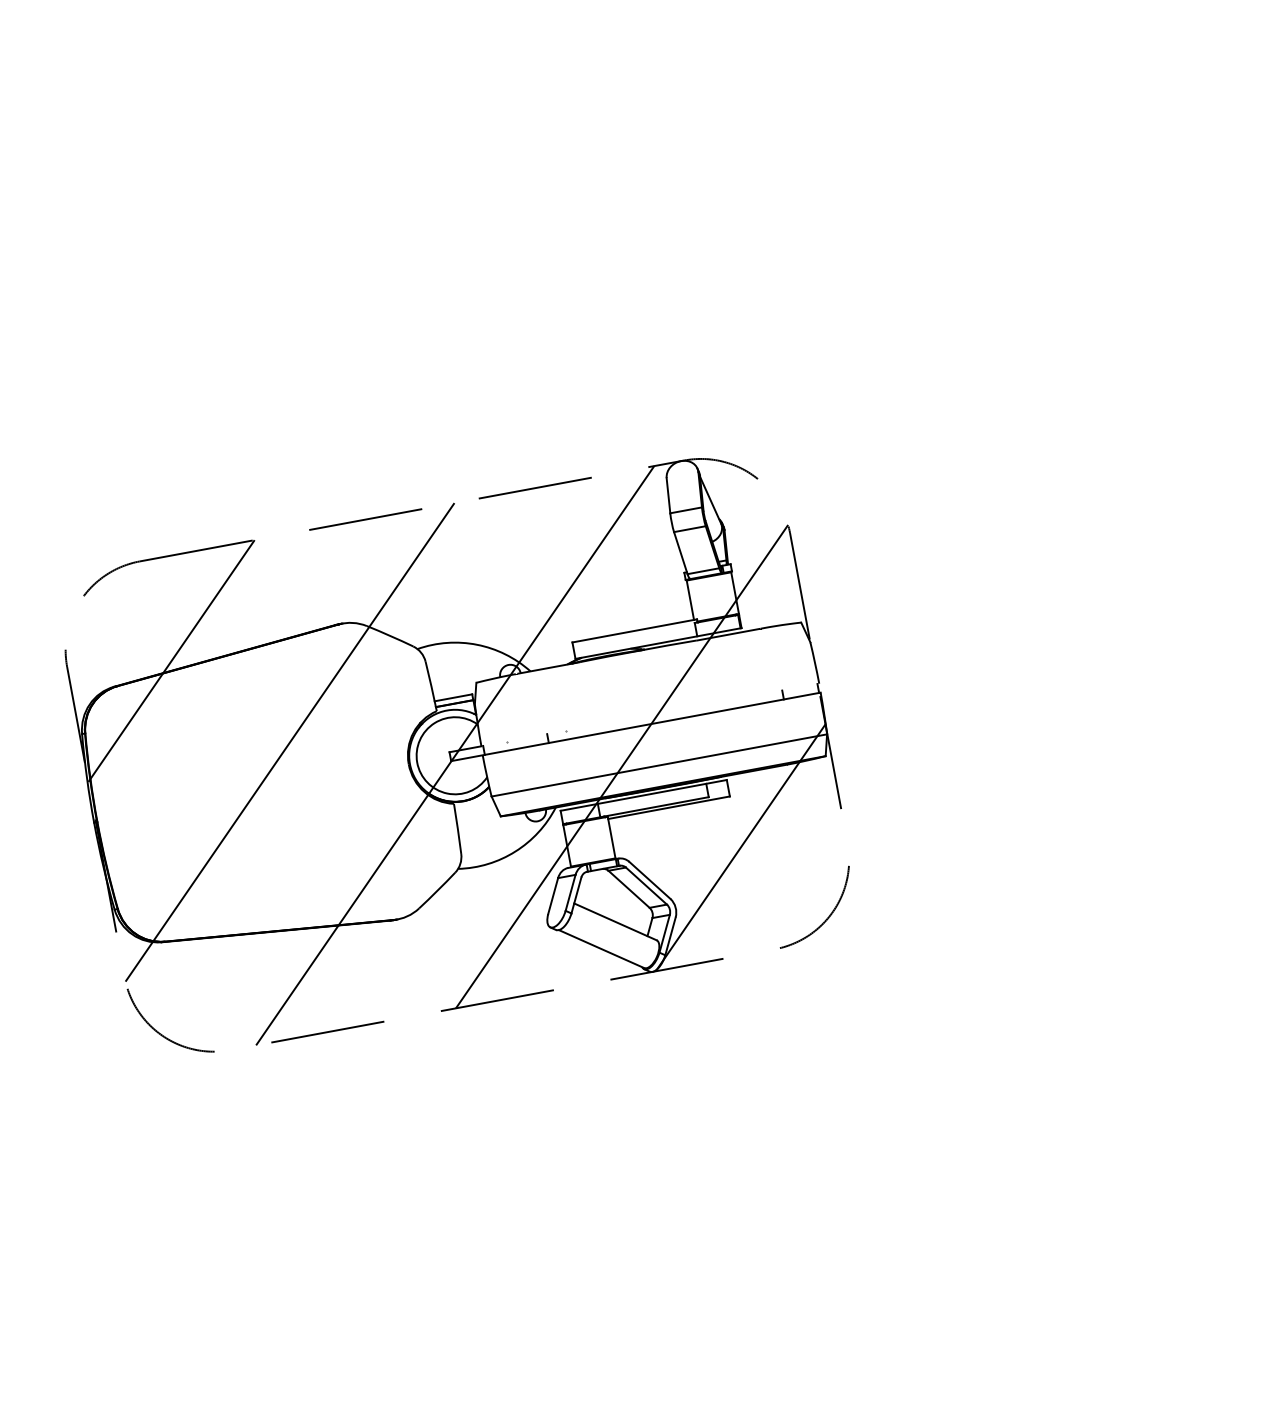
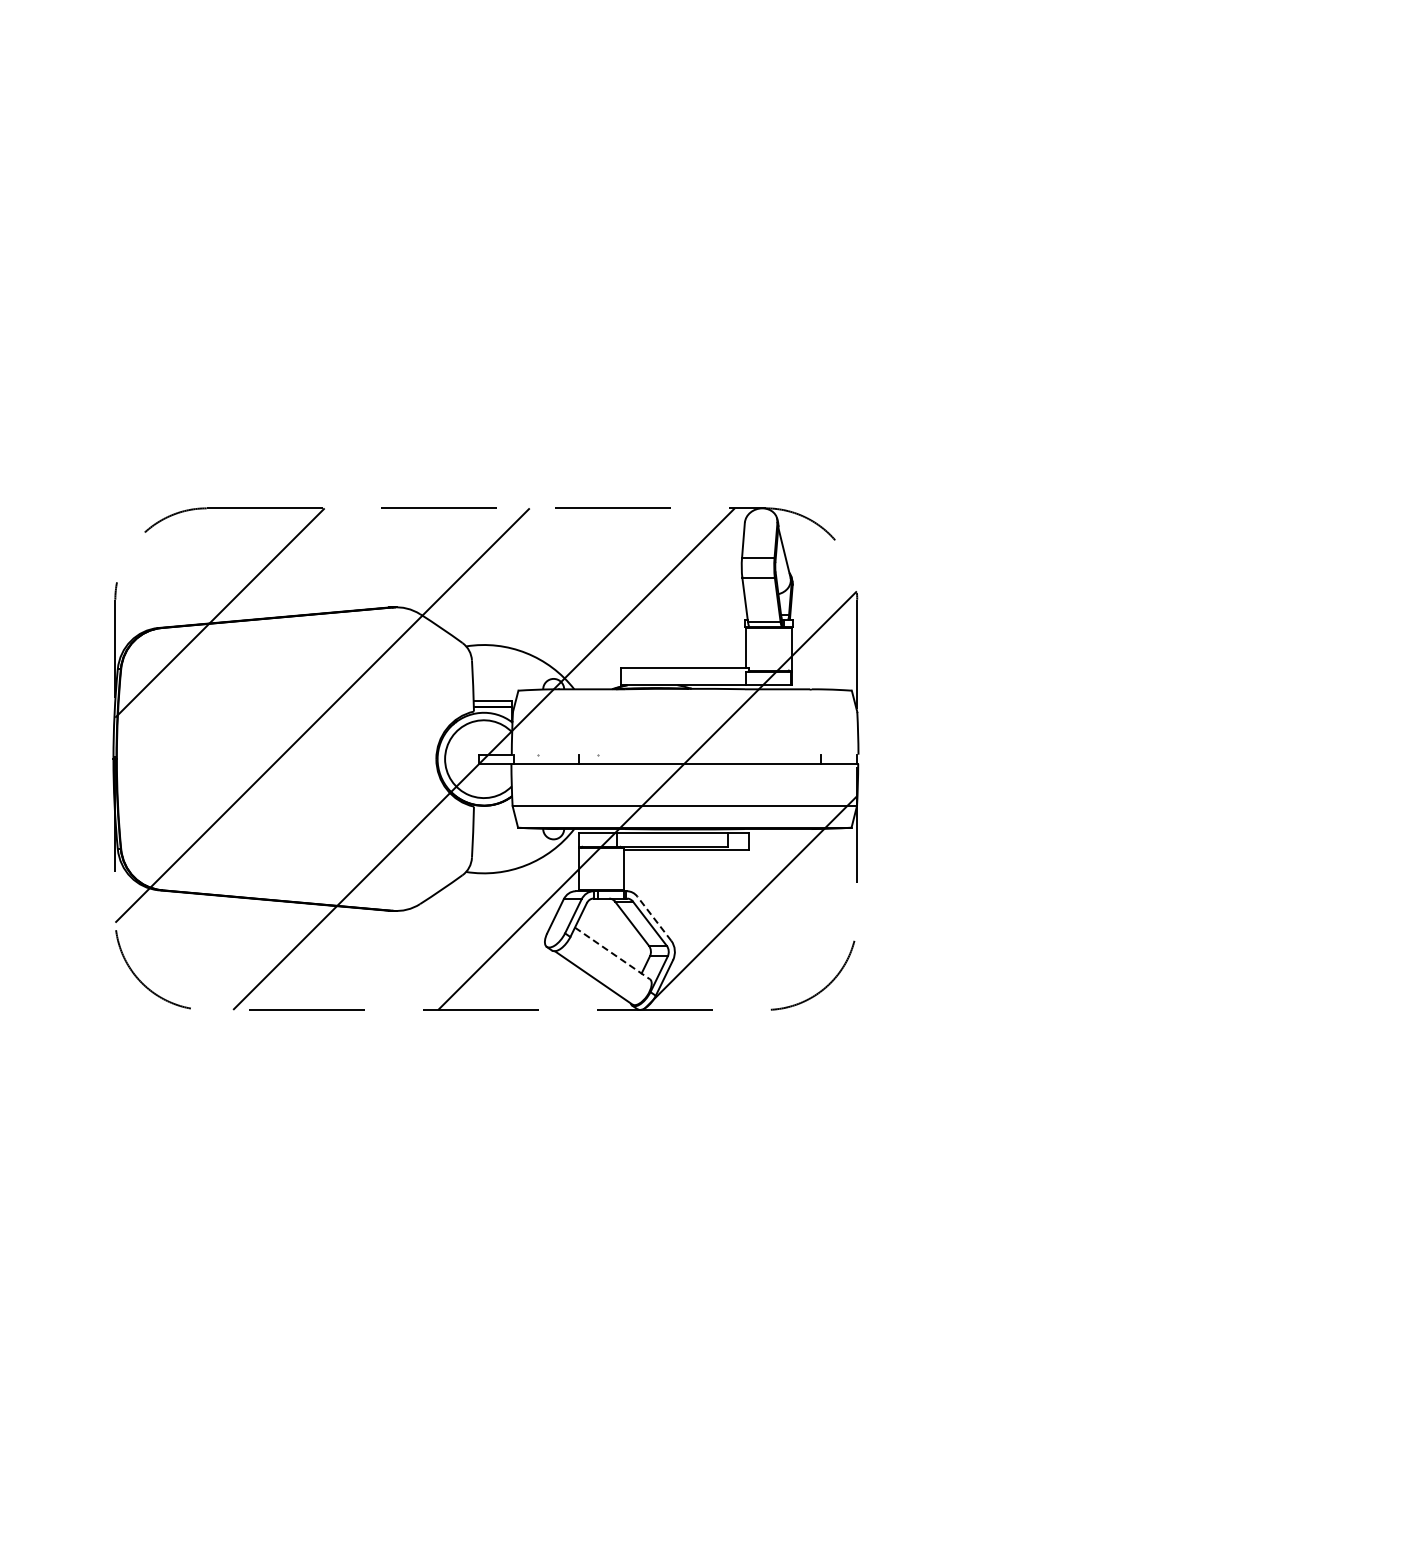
line: (650, 880) -> (654, 918), solid -> dashed
line: (615, 921) -> (612, 953), solid -> dashed

